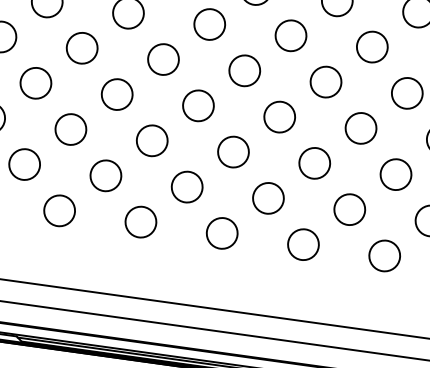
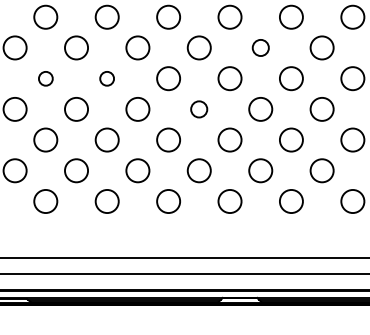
circle: (372, 46) -> (260, 47), size x0.7
circle: (81, 48) -> (45, 78), size x0.6
circle: (162, 59) -> (106, 78), size x0.6
circle: (278, 117) -> (198, 109), size x0.7

